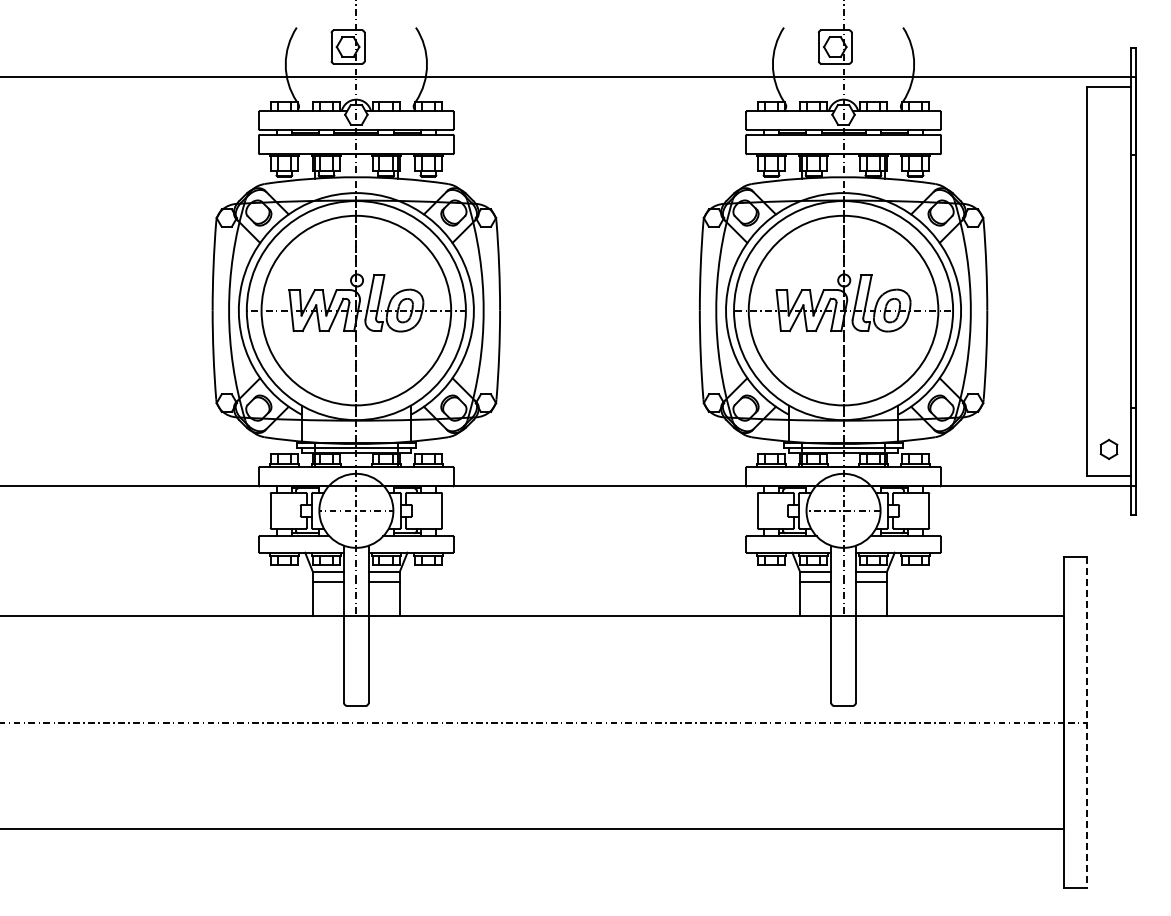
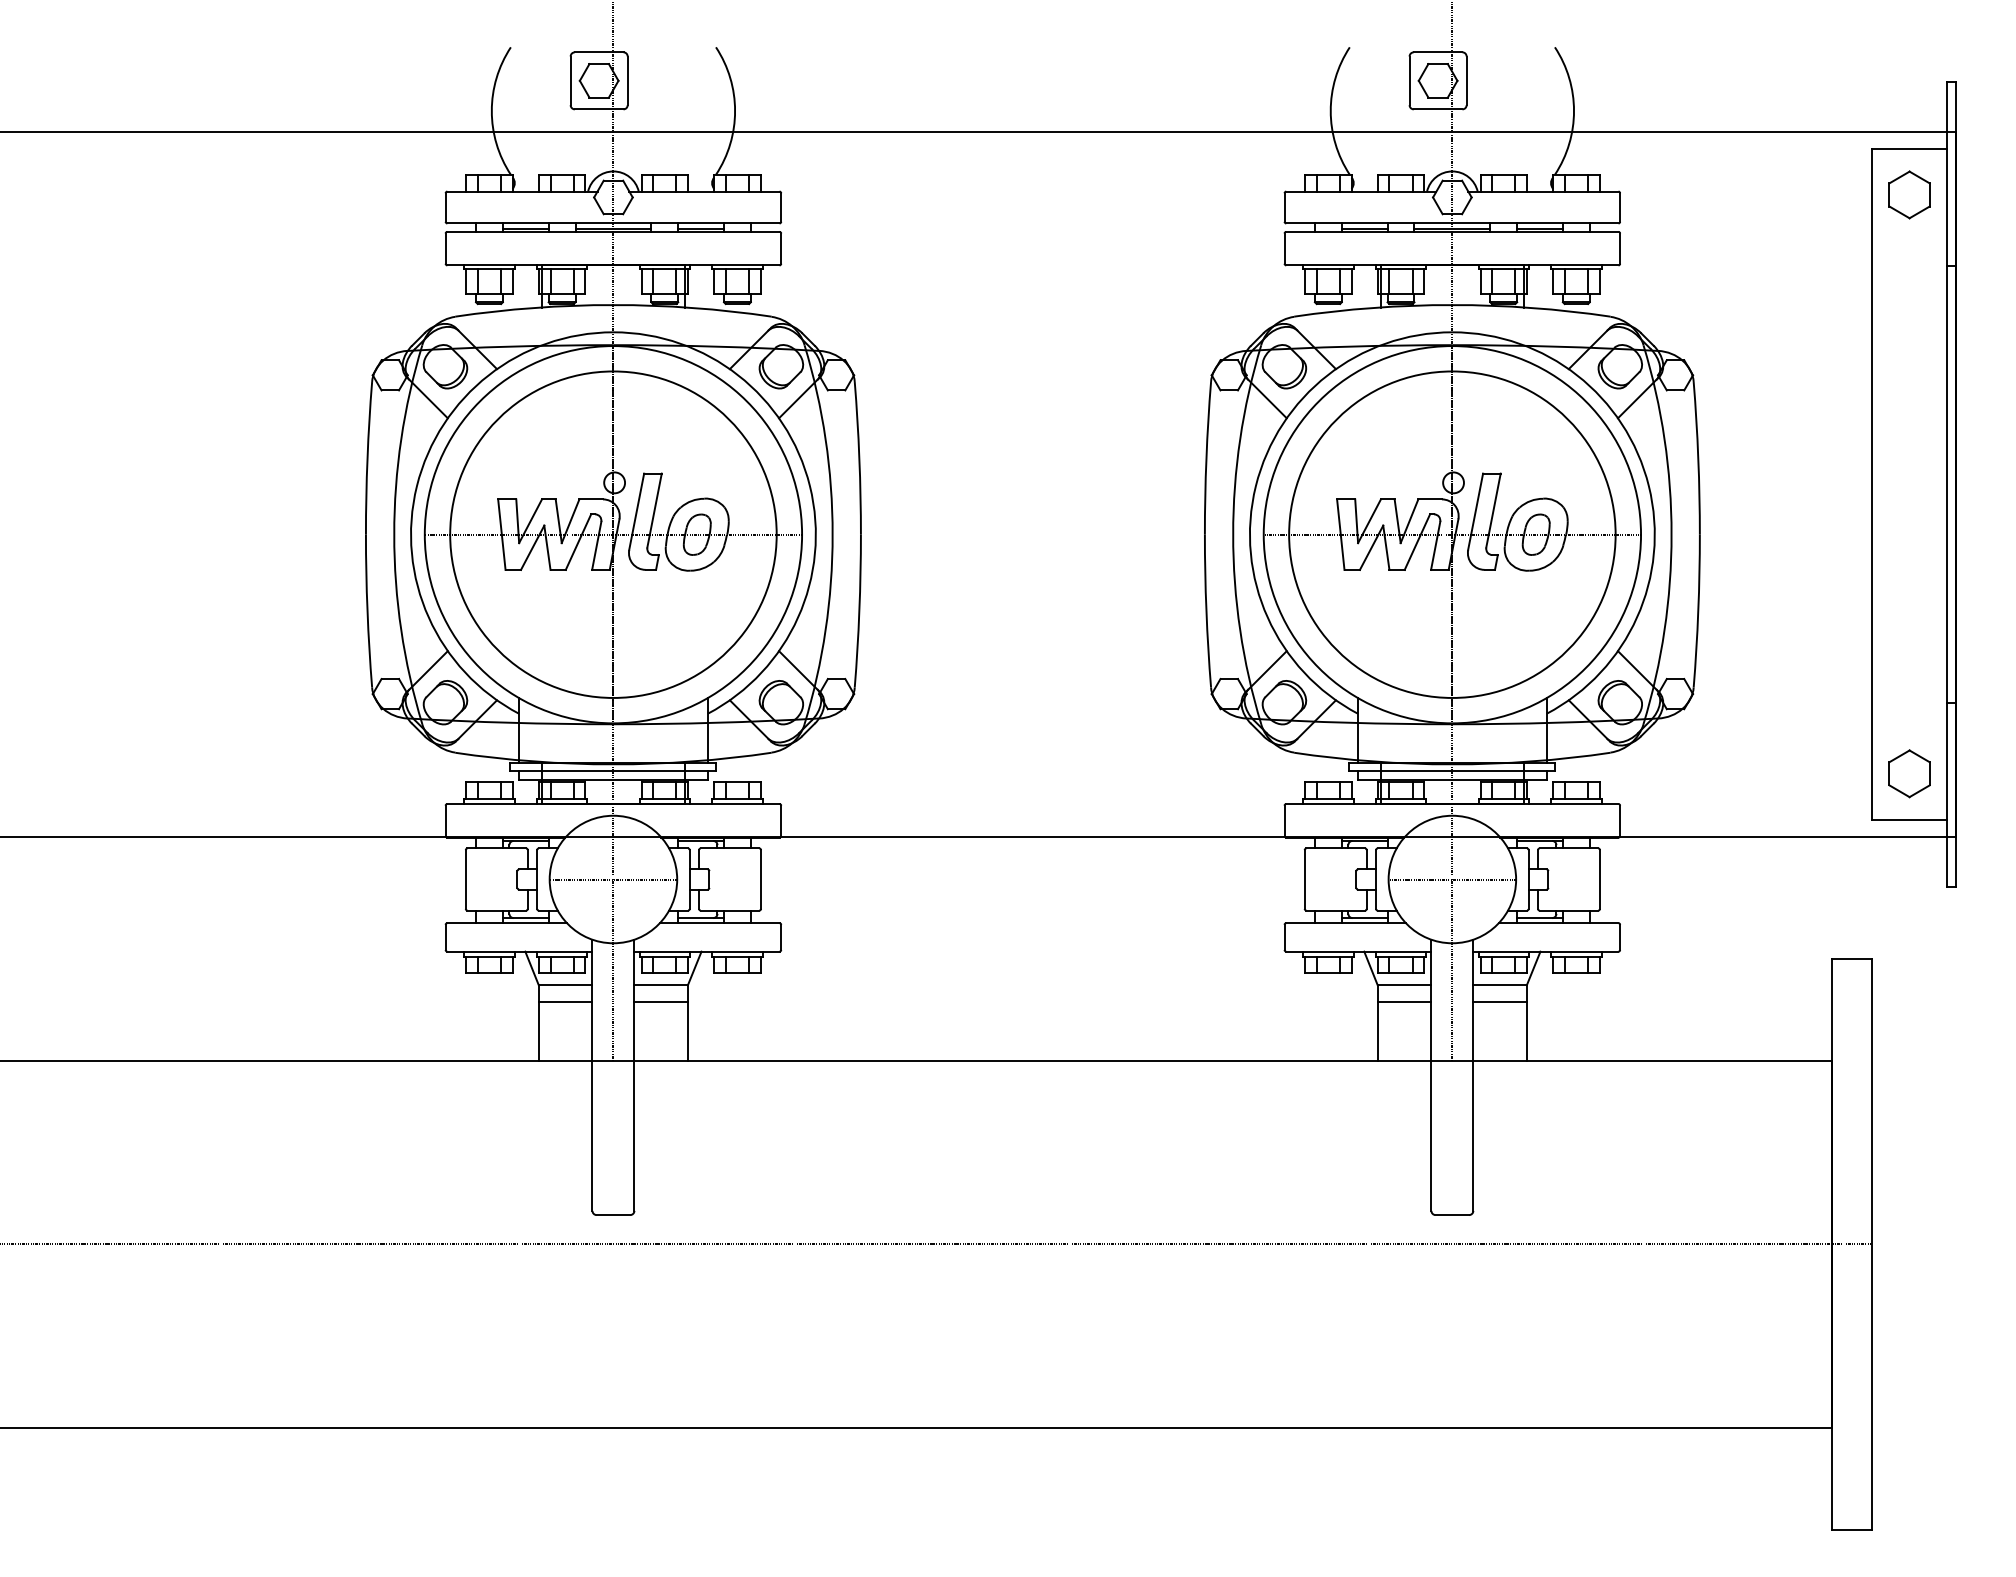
part: (1108, 112) -> (1908, 193), added
part: (1108, 449) -> (1908, 773), size x1.43
line: (1087, 722) -> (1872, 1243), dashed -> solid

